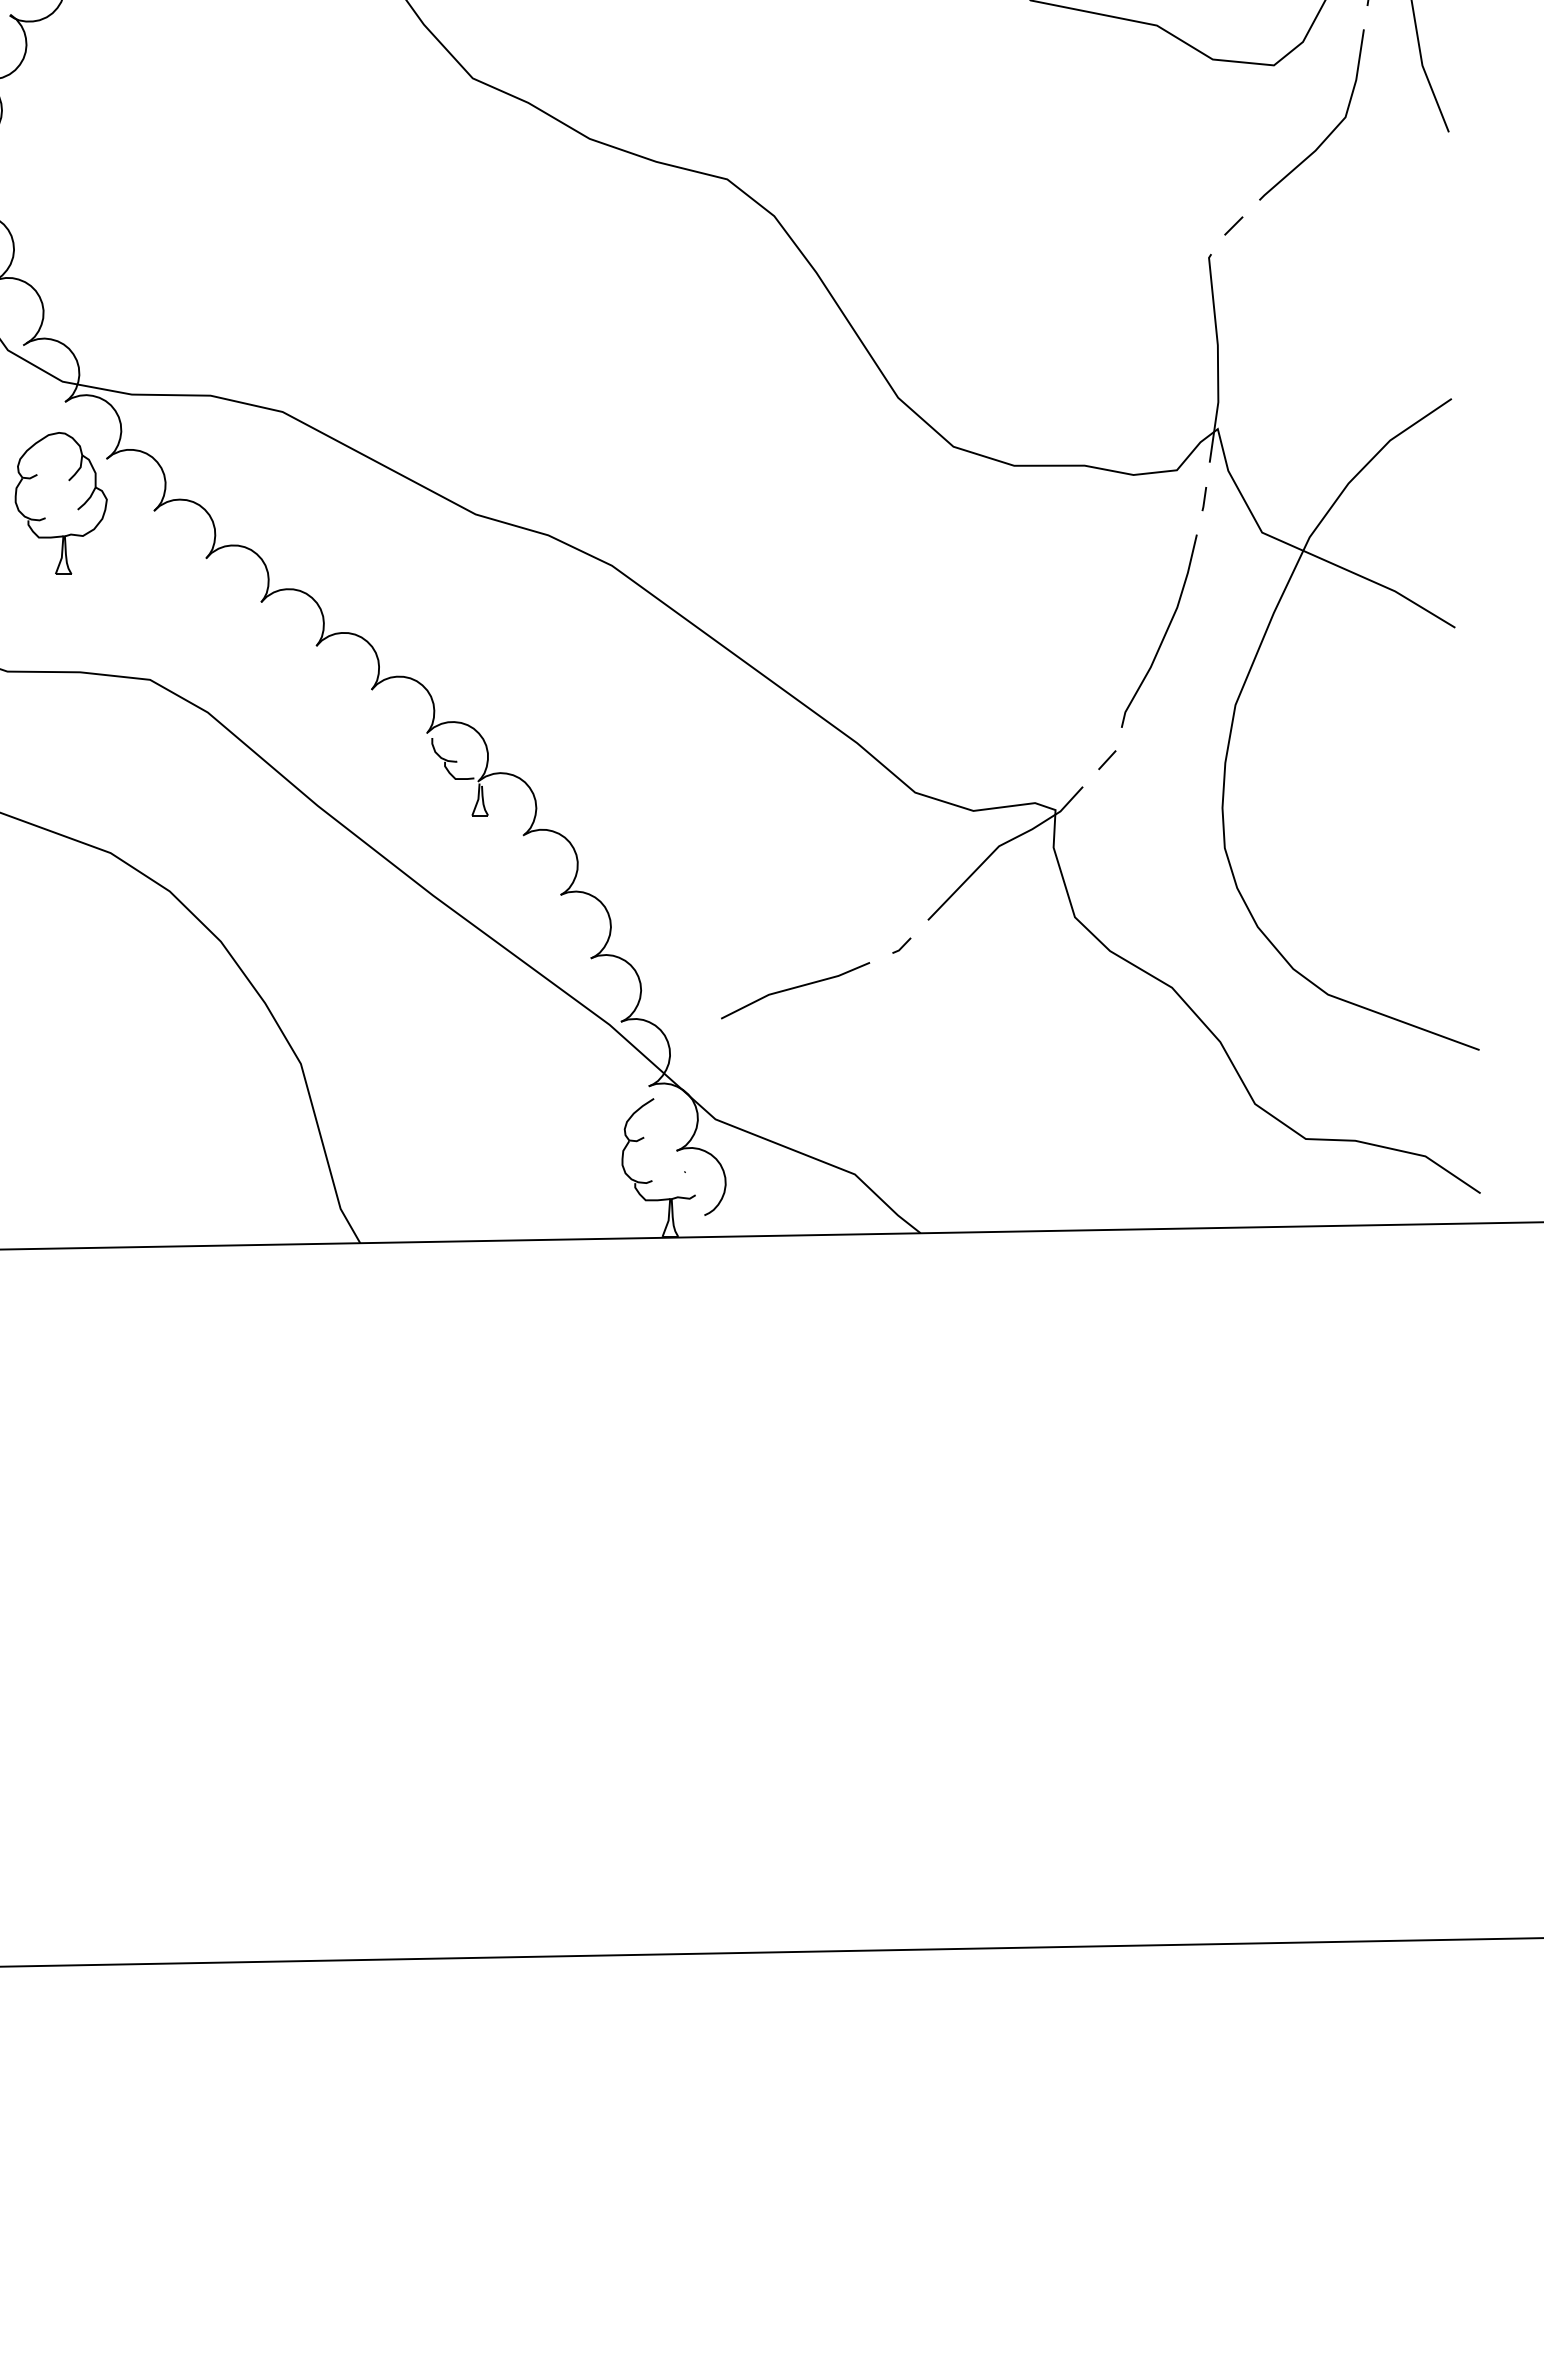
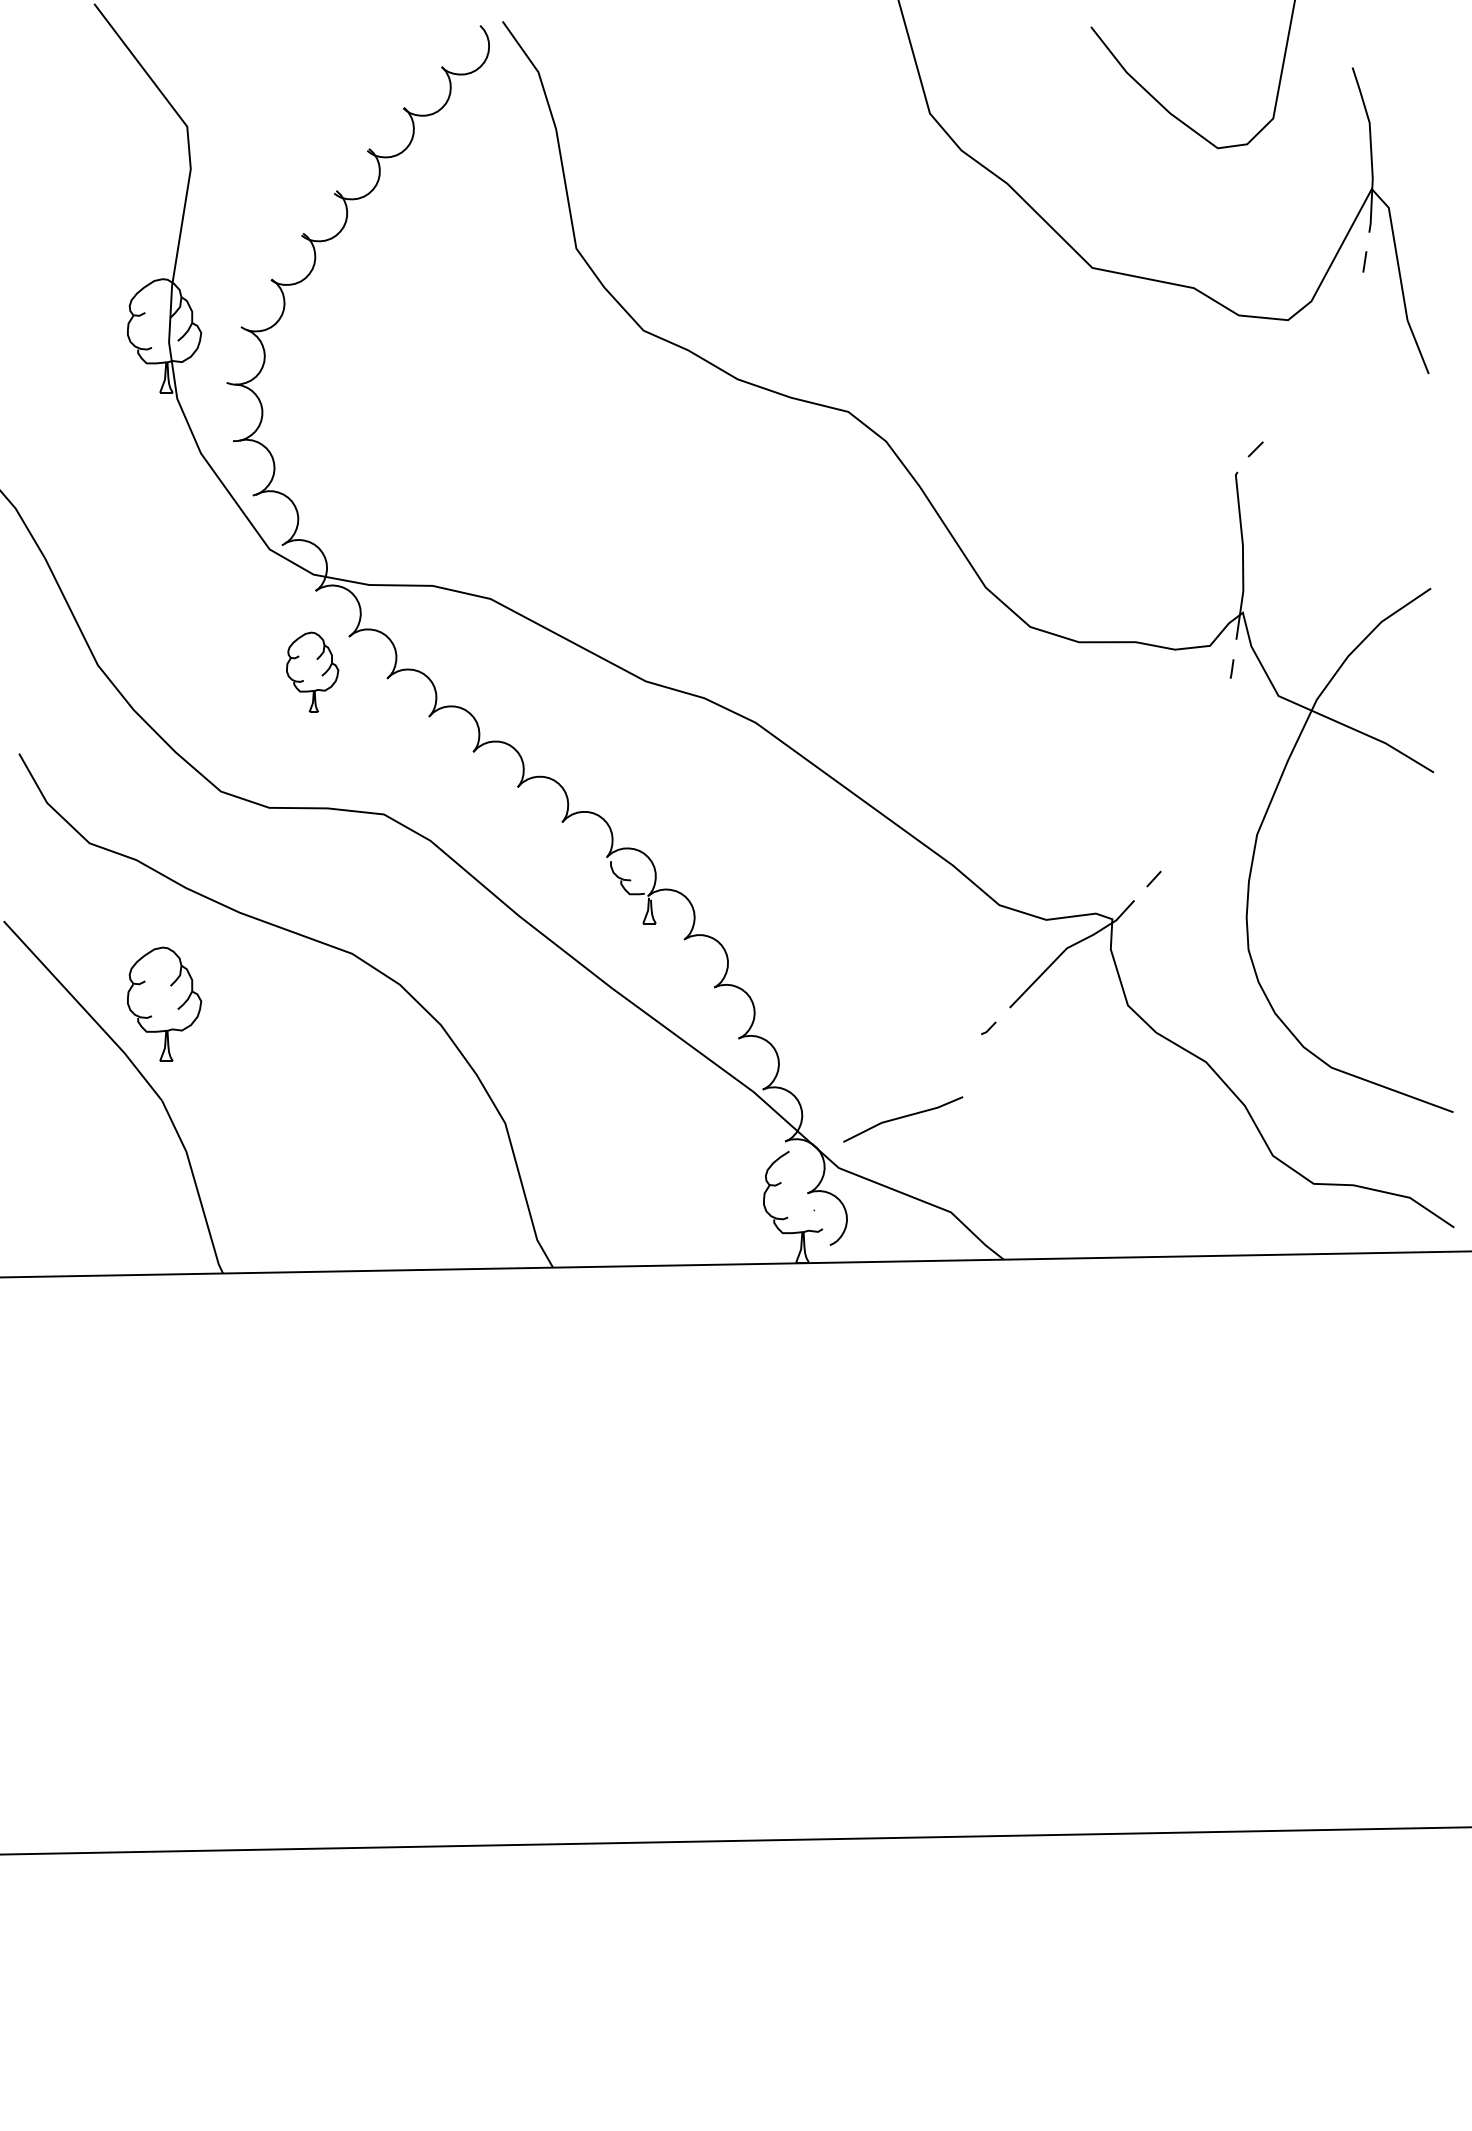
curve: (1331, 130) -> (1334, 372), removed
part: (61, 502) -> (312, 671), size x0.7
curve: (1163, 633) -> (1199, 777), removed
line: (794, 989) -> (902, 1118), moved

